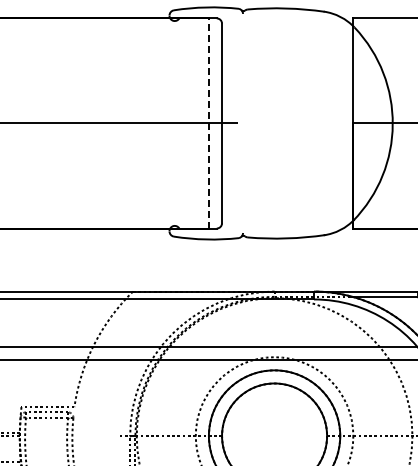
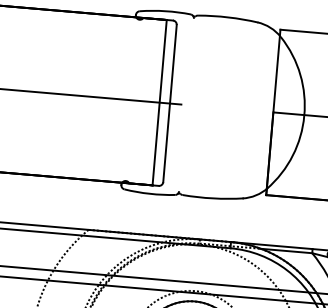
line: (208, 122) -> (159, 101), dashed -> solid

